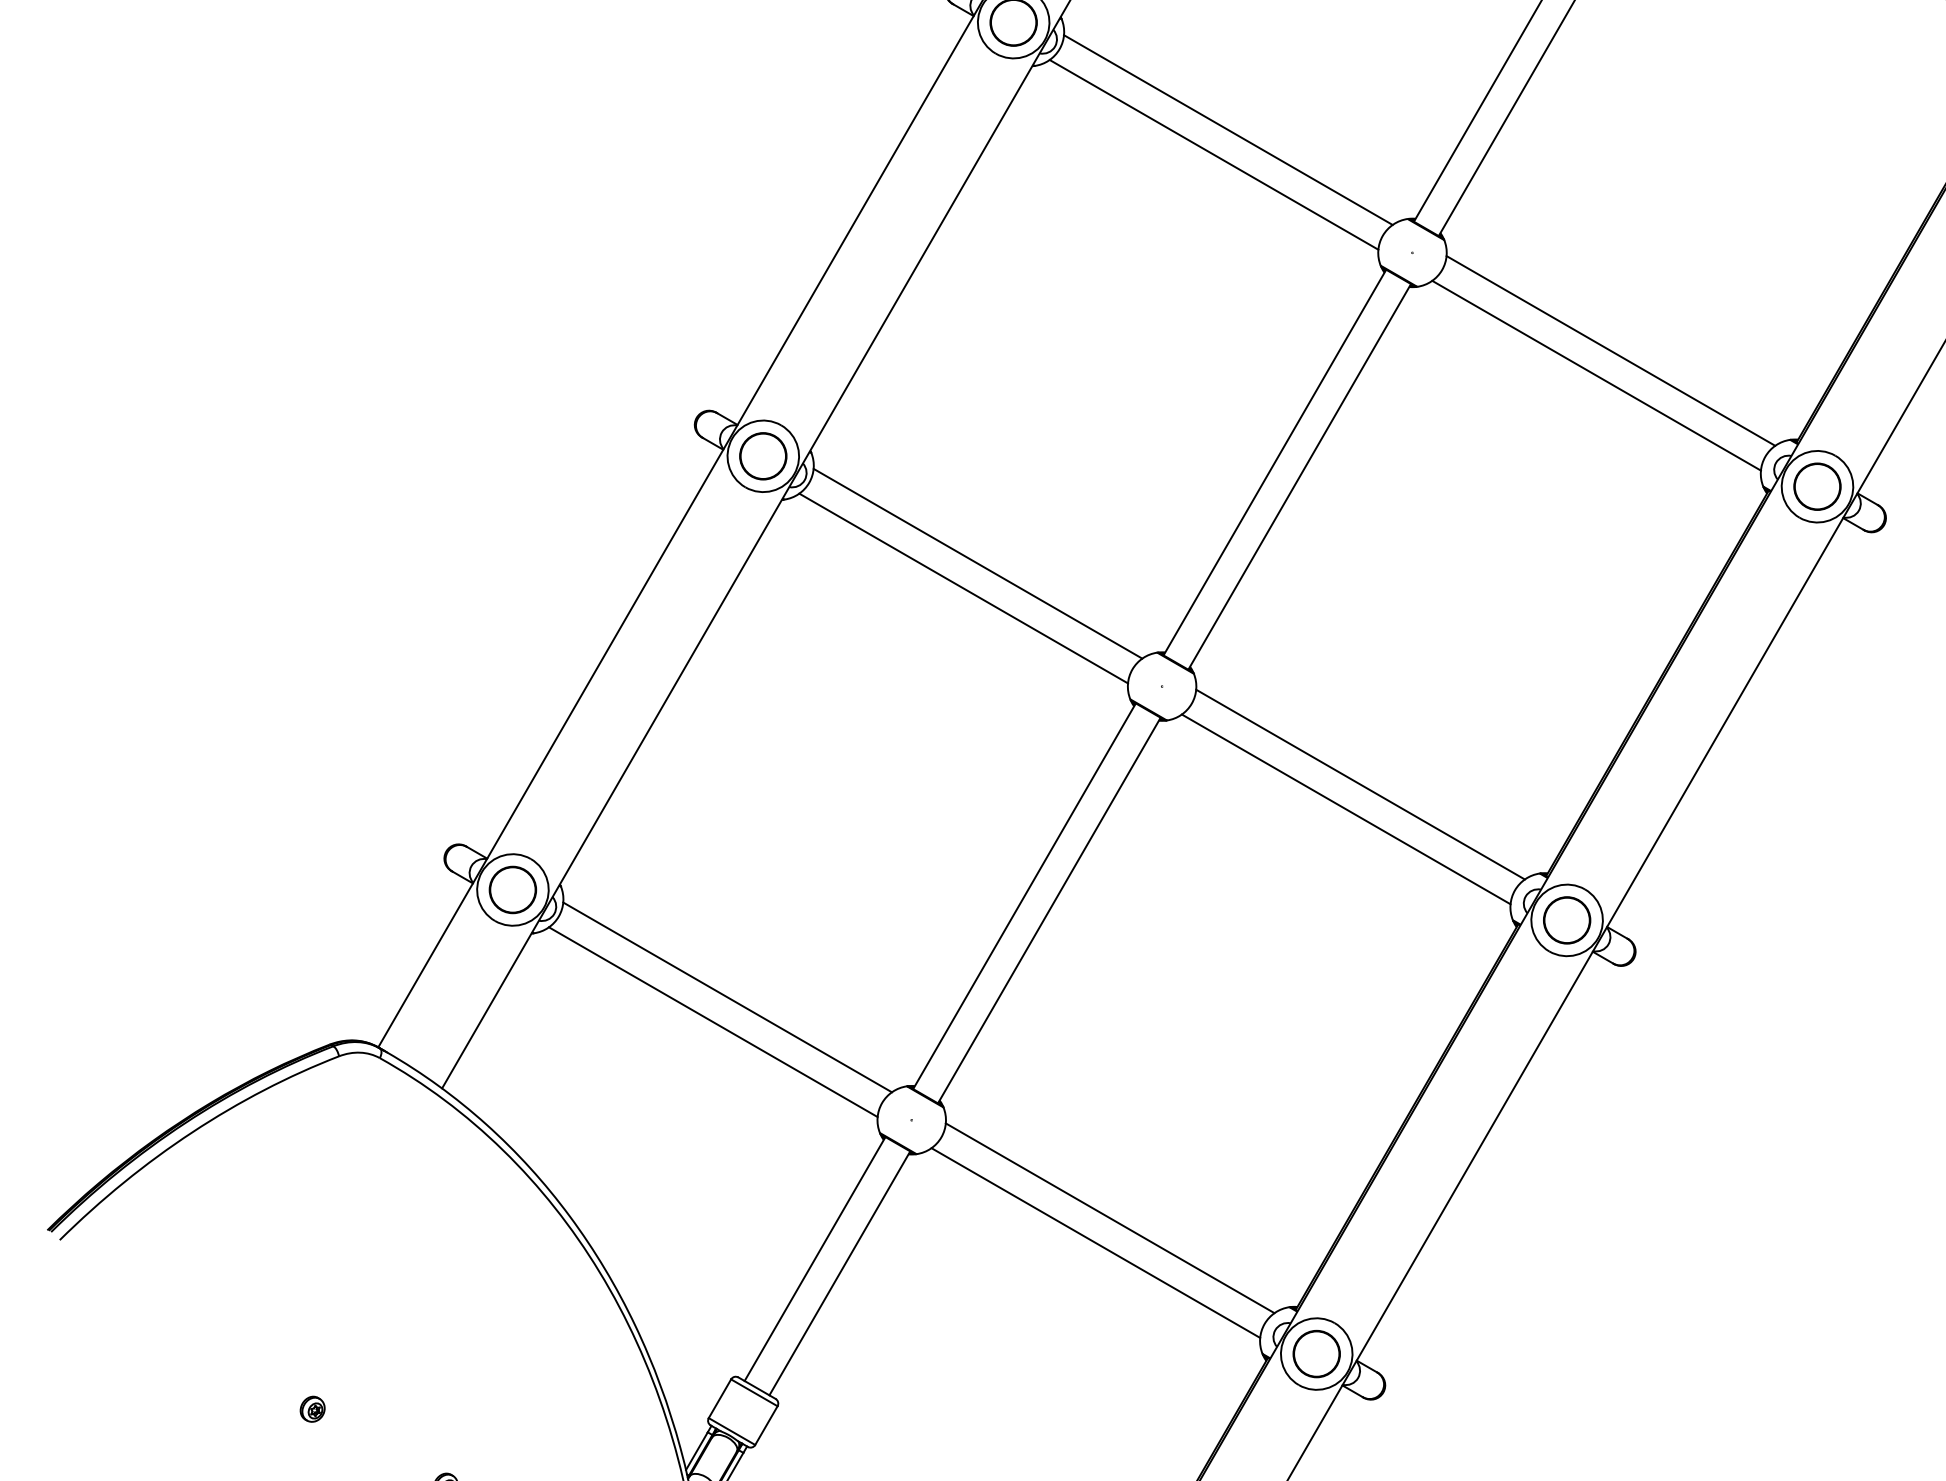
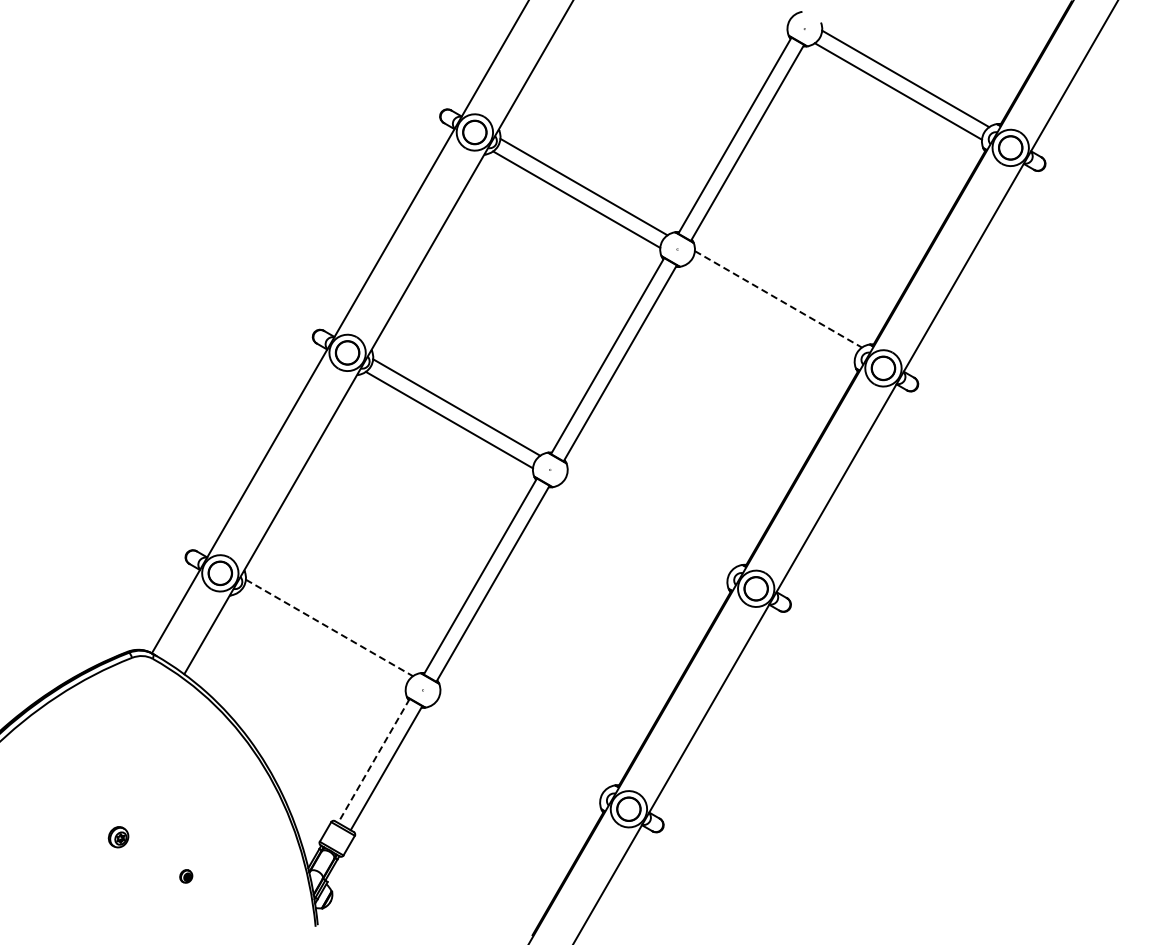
line: (1610, 351) -> (778, 299), solid -> dashed
line: (1595, 374) -> (770, 311), removed
line: (1359, 784) -> (650, 519), removed
line: (1345, 809) -> (643, 532), removed
line: (727, 998) -> (329, 628), solid -> dashed
line: (711, 1022) -> (321, 640), removed
line: (1109, 1218) -> (523, 740), removed
line: (1095, 1242) -> (516, 752), removed
line: (814, 1258) -> (373, 760), solid -> dashed
part: (312, 1409) -> (118, 837), size x1.6

